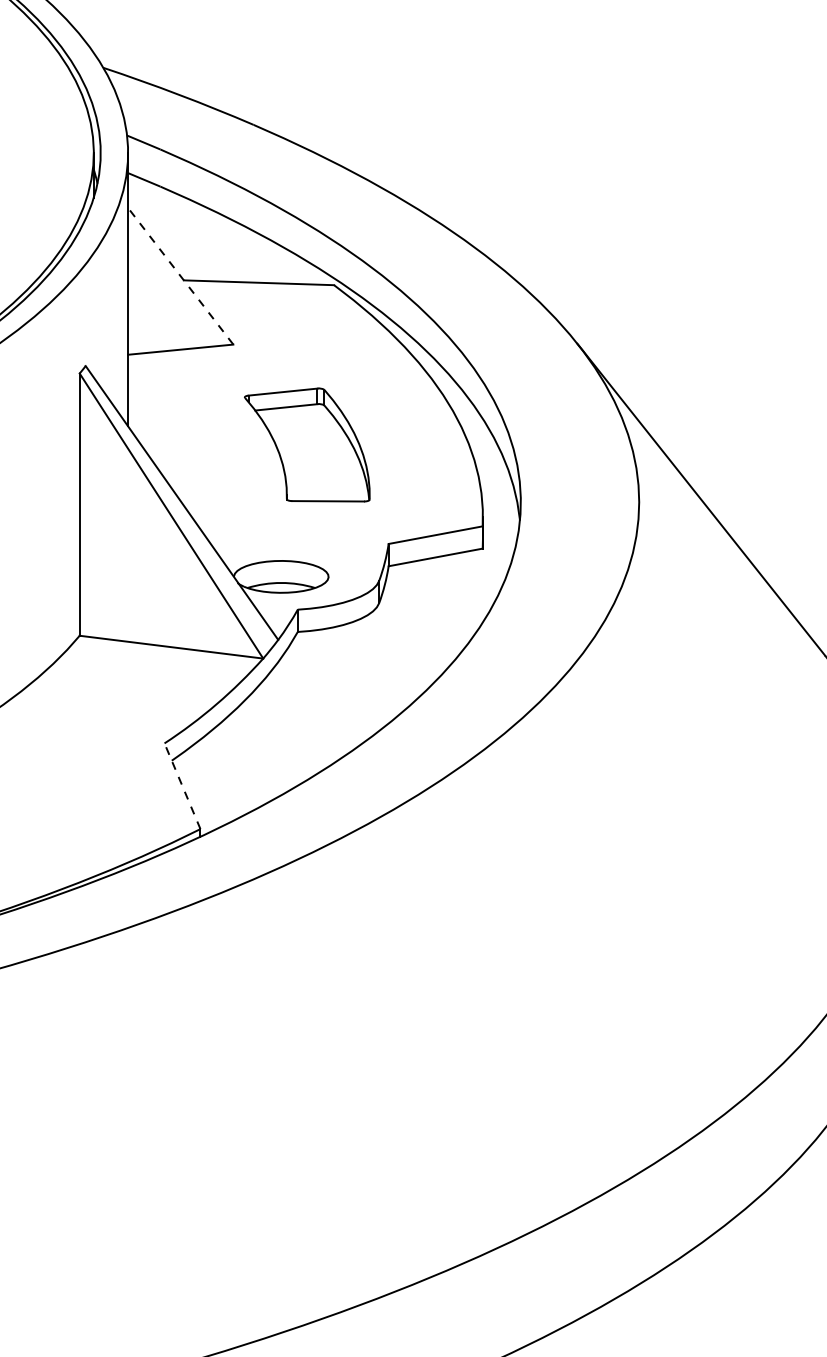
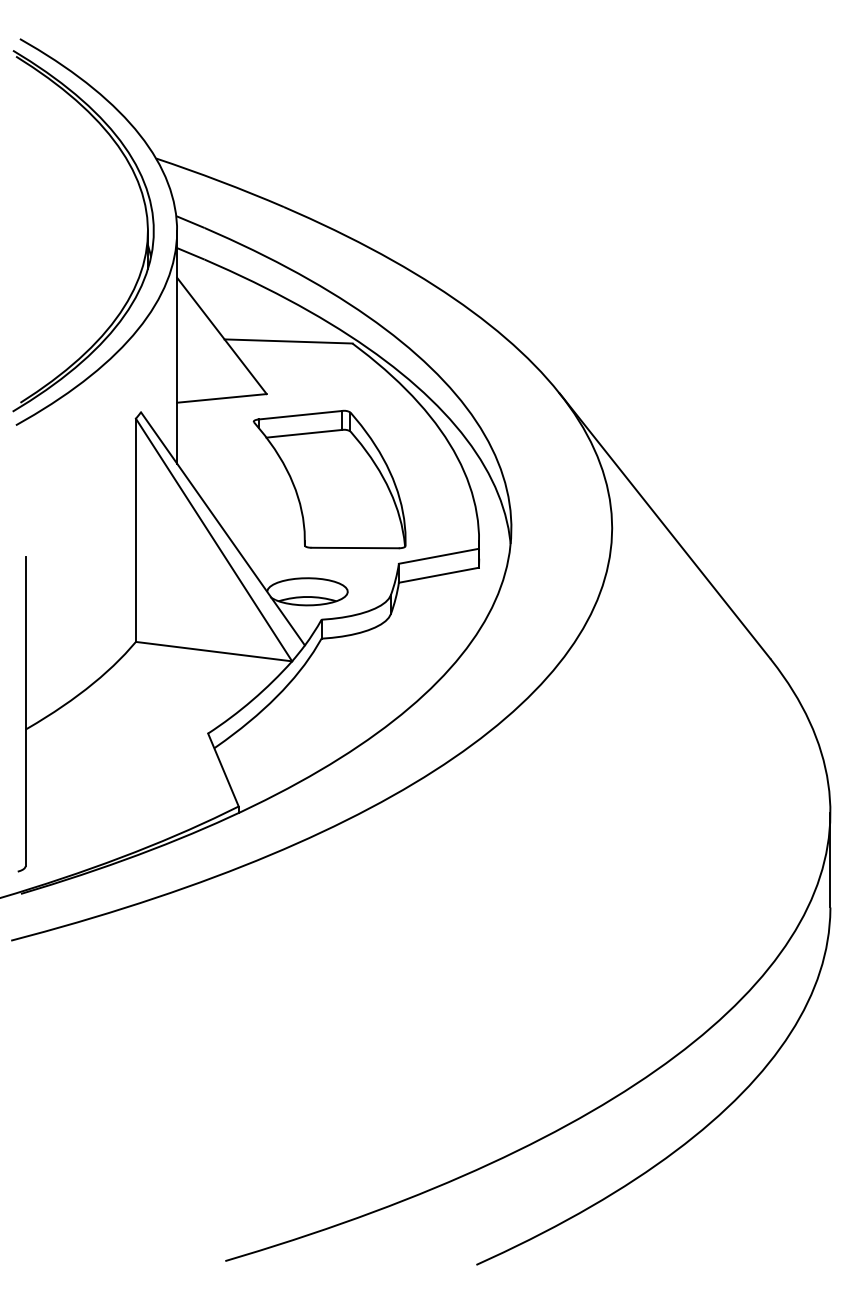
line: (180, 275) -> (221, 335), dashed -> solid
part: (307, 444) -> (329, 479), size x1.43
line: (182, 786) -> (223, 770), dashed -> solid

